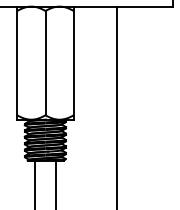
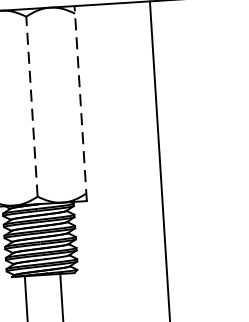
line: (45, 62) -> (31, 105), solid -> dashed
line: (73, 63) -> (80, 104), solid -> dashed

